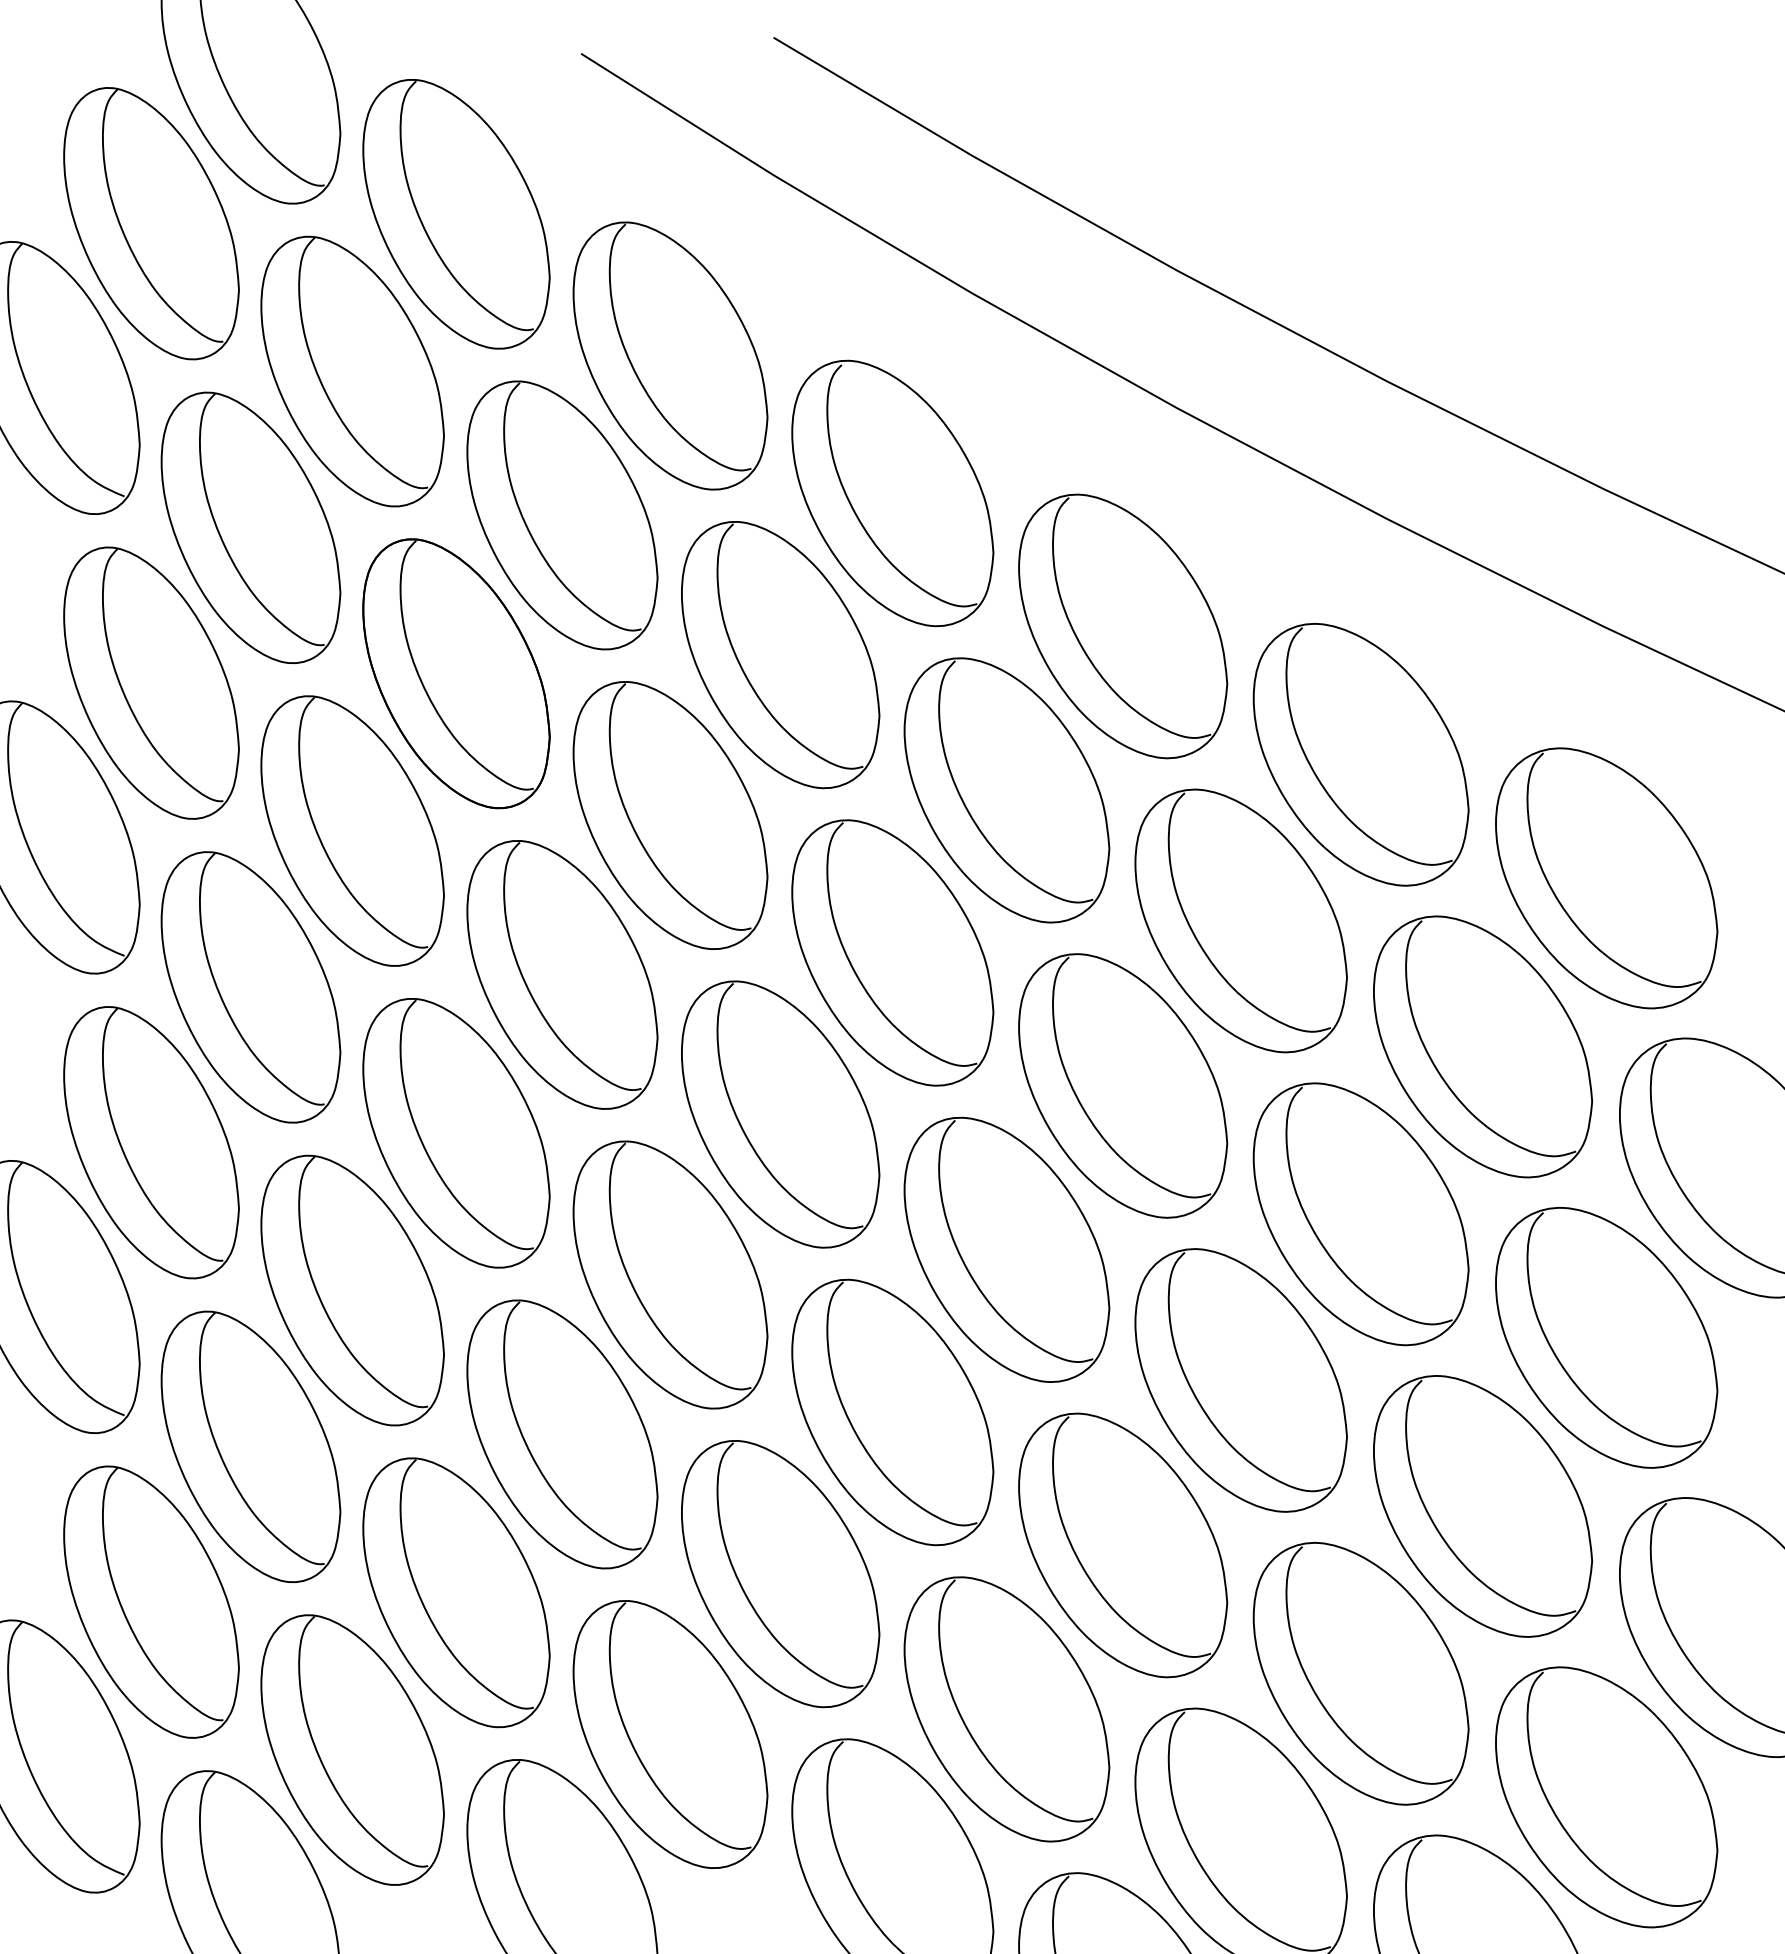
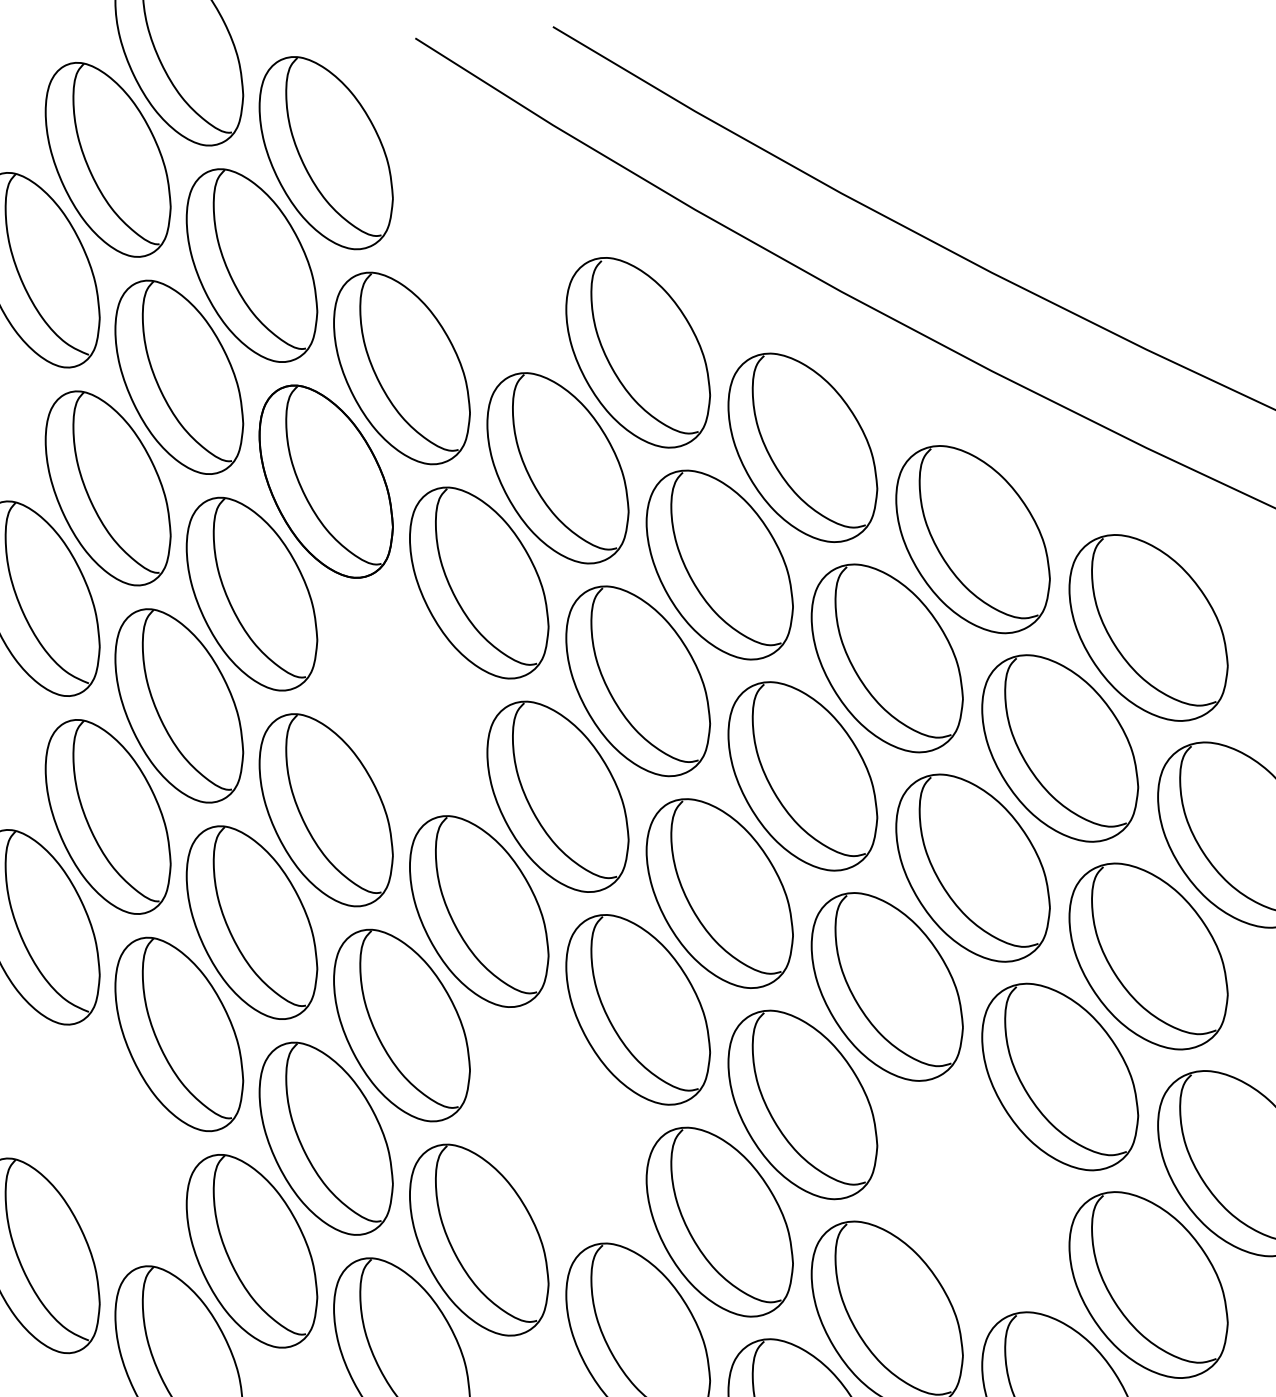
part: (670, 356) -> (479, 254), removed
part: (561, 974) -> (401, 696), removed
part: (779, 1574) -> (557, 1125), removed
part: (150, 1602) -> (107, 1145), removed
part: (1360, 1673) -> (972, 1196), removed

